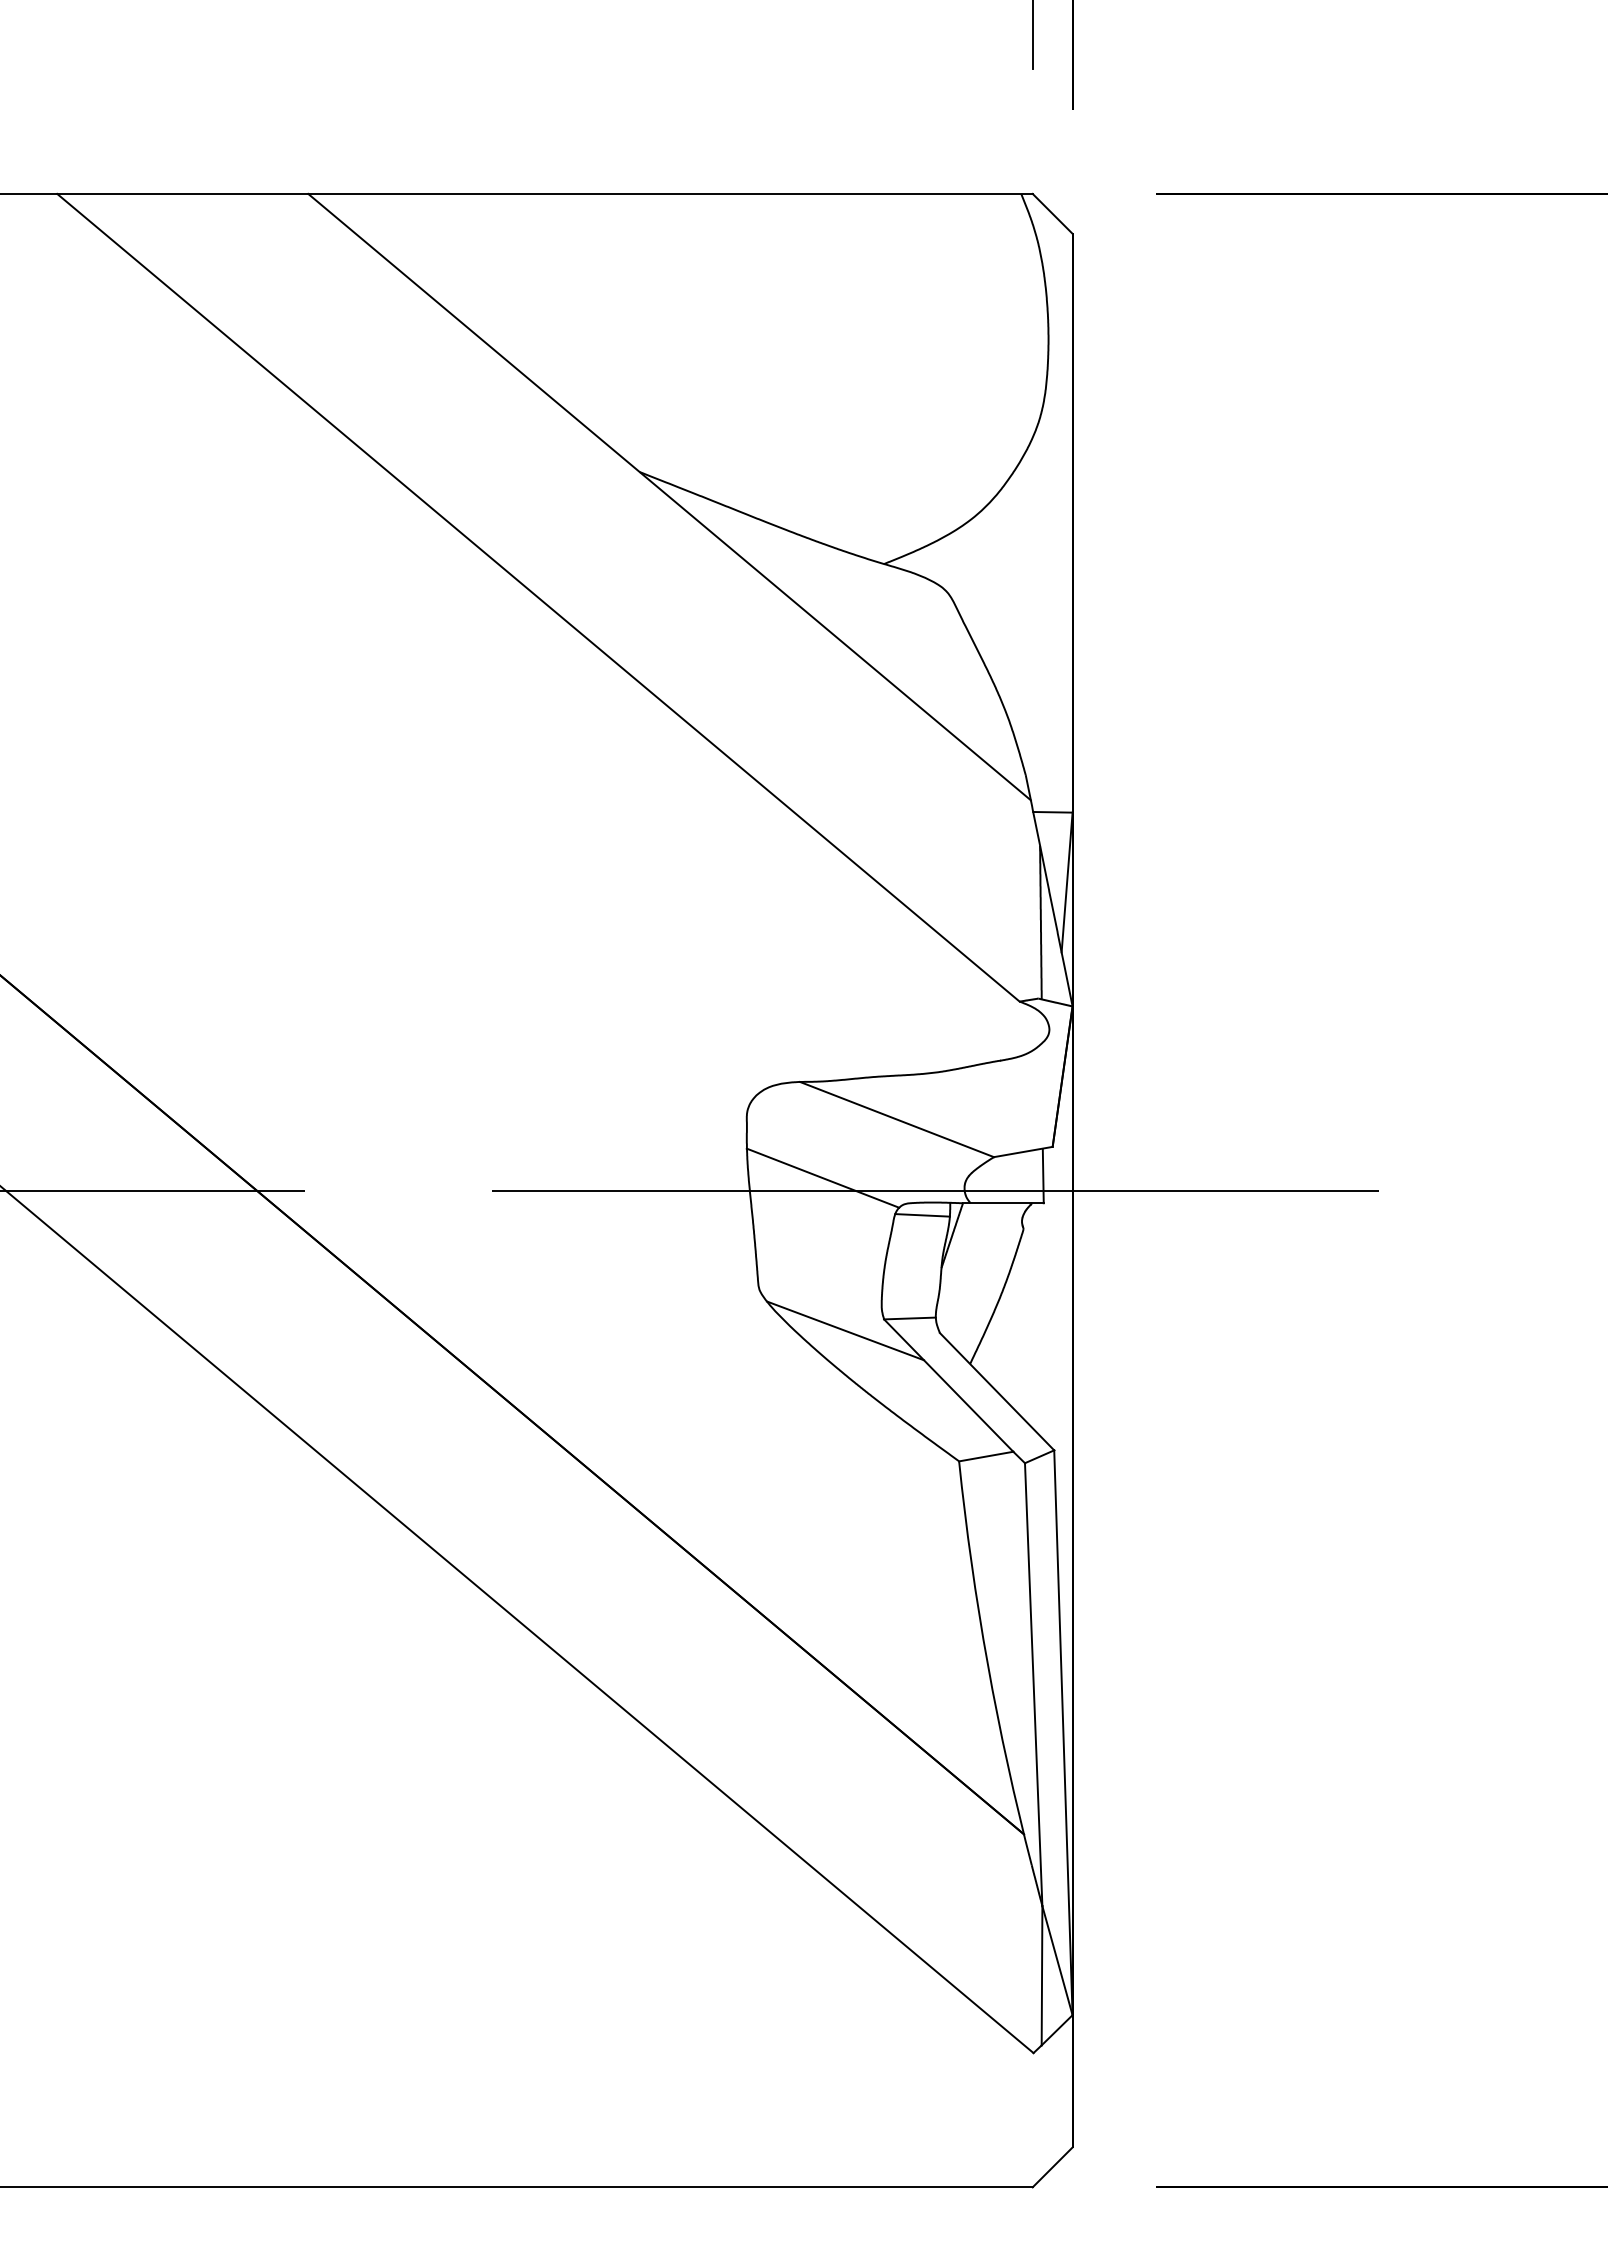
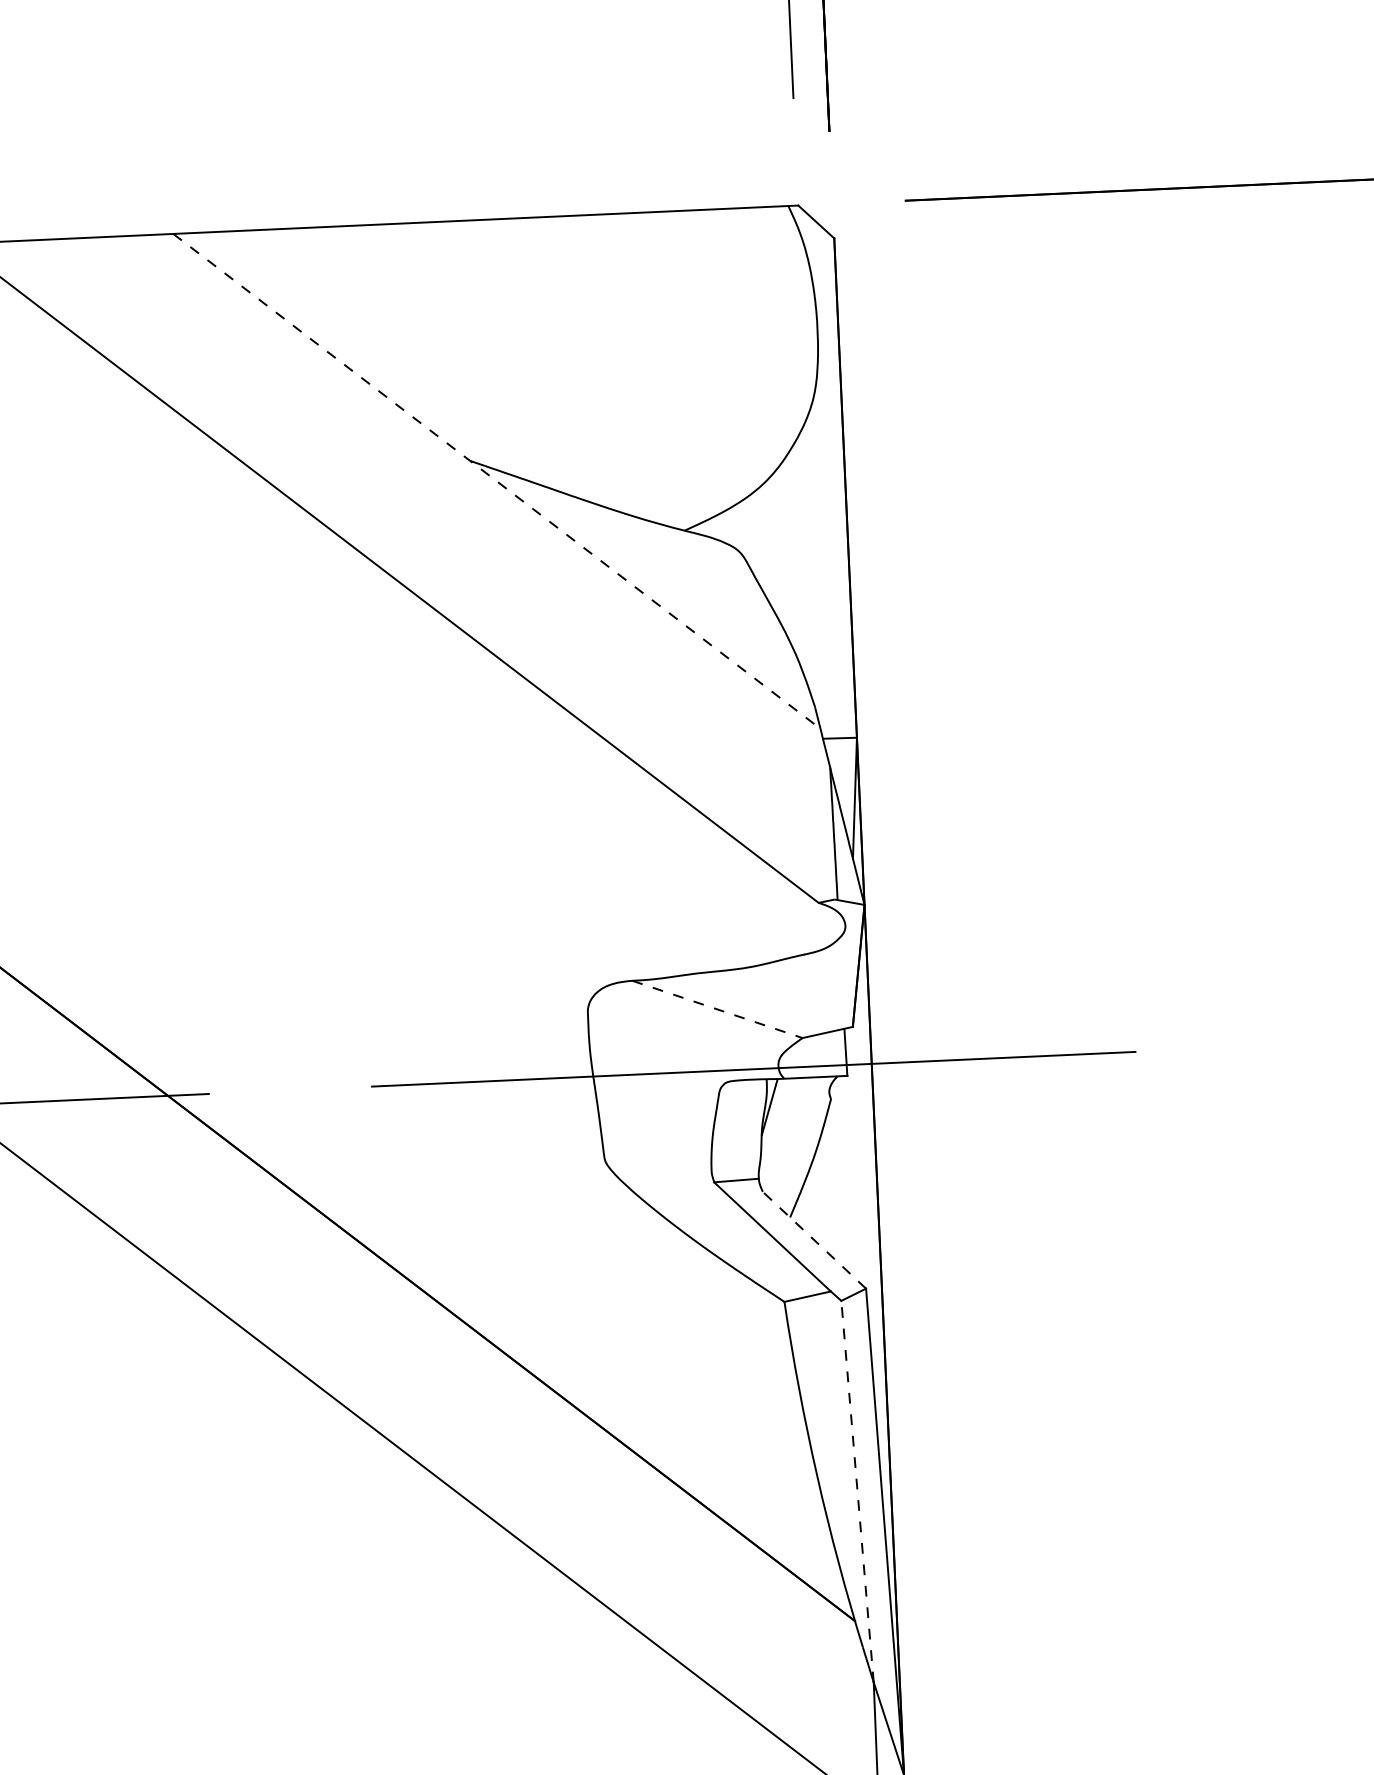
line: (669, 497) -> (496, 481), solid -> dashed
line: (897, 1119) -> (717, 1009), solid -> dashed
line: (822, 1177) -> (655, 1062), removed
line: (922, 1215) -> (743, 1091), removed
line: (845, 1330) -> (681, 1193), removed
line: (997, 1391) -> (814, 1240), solid -> dashed
line: (1033, 1684) -> (857, 1491), solid -> dashed

